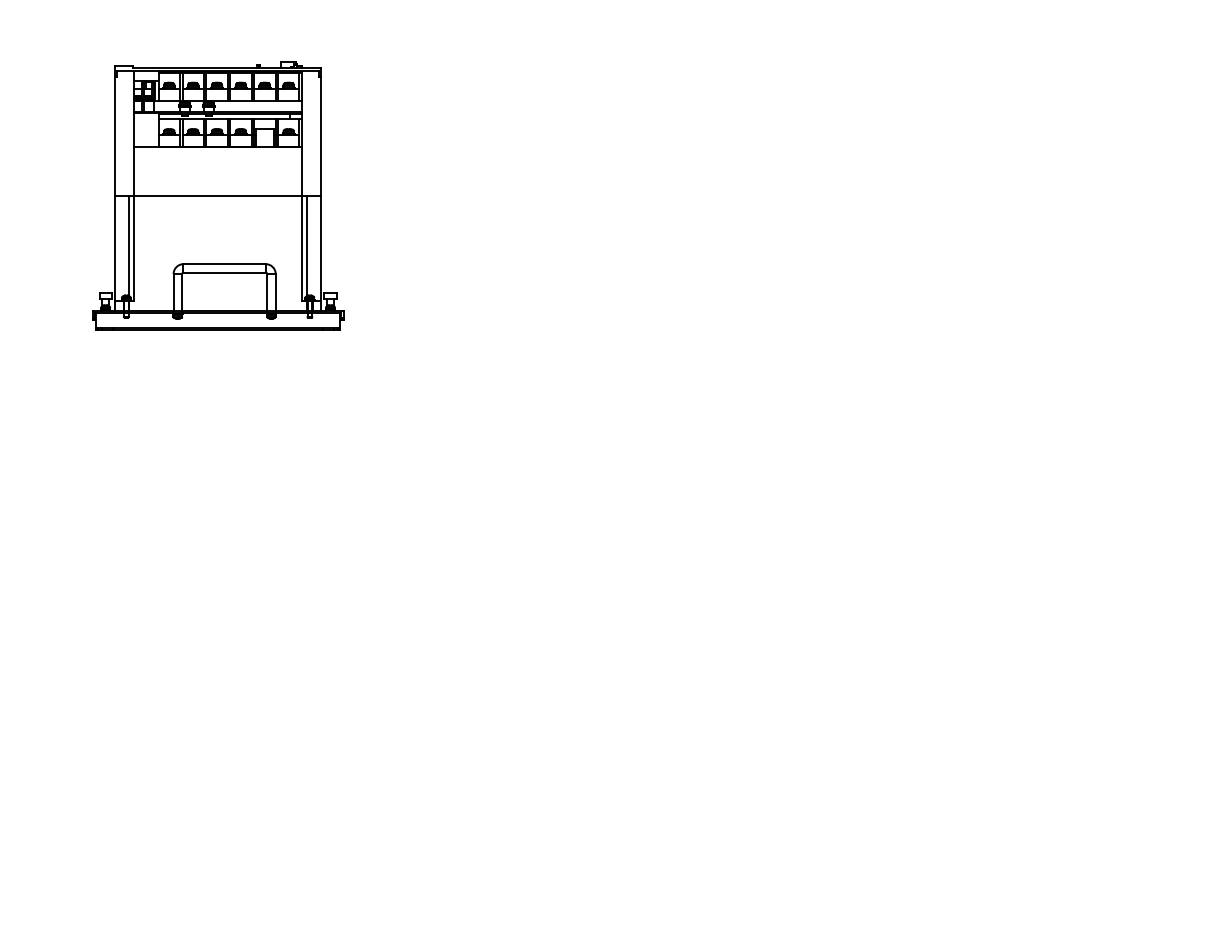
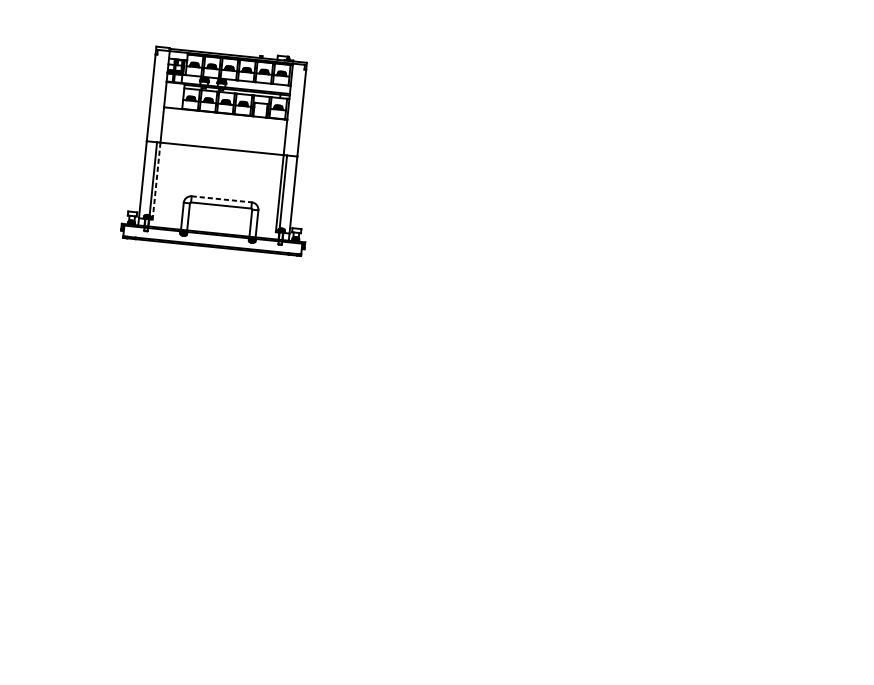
line: (133, 248) -> (156, 181), solid -> dashed
line: (225, 264) -> (222, 199), solid -> dashed

